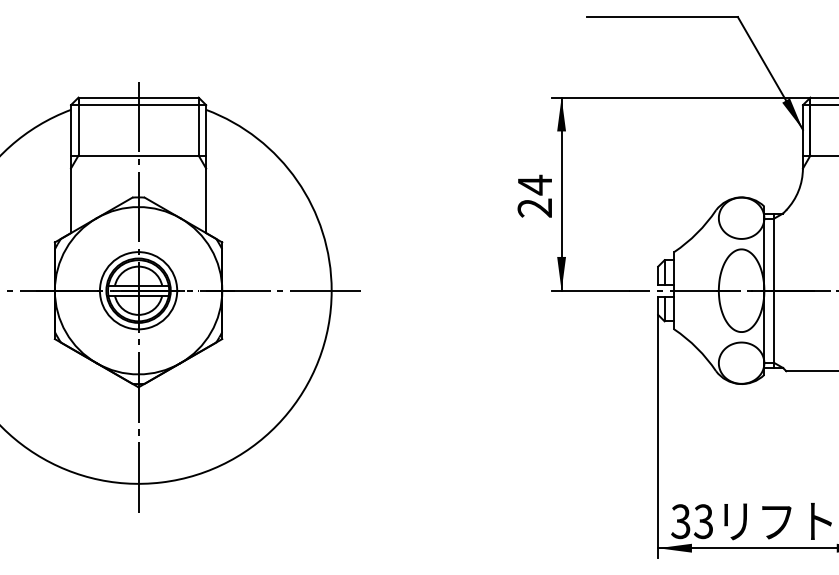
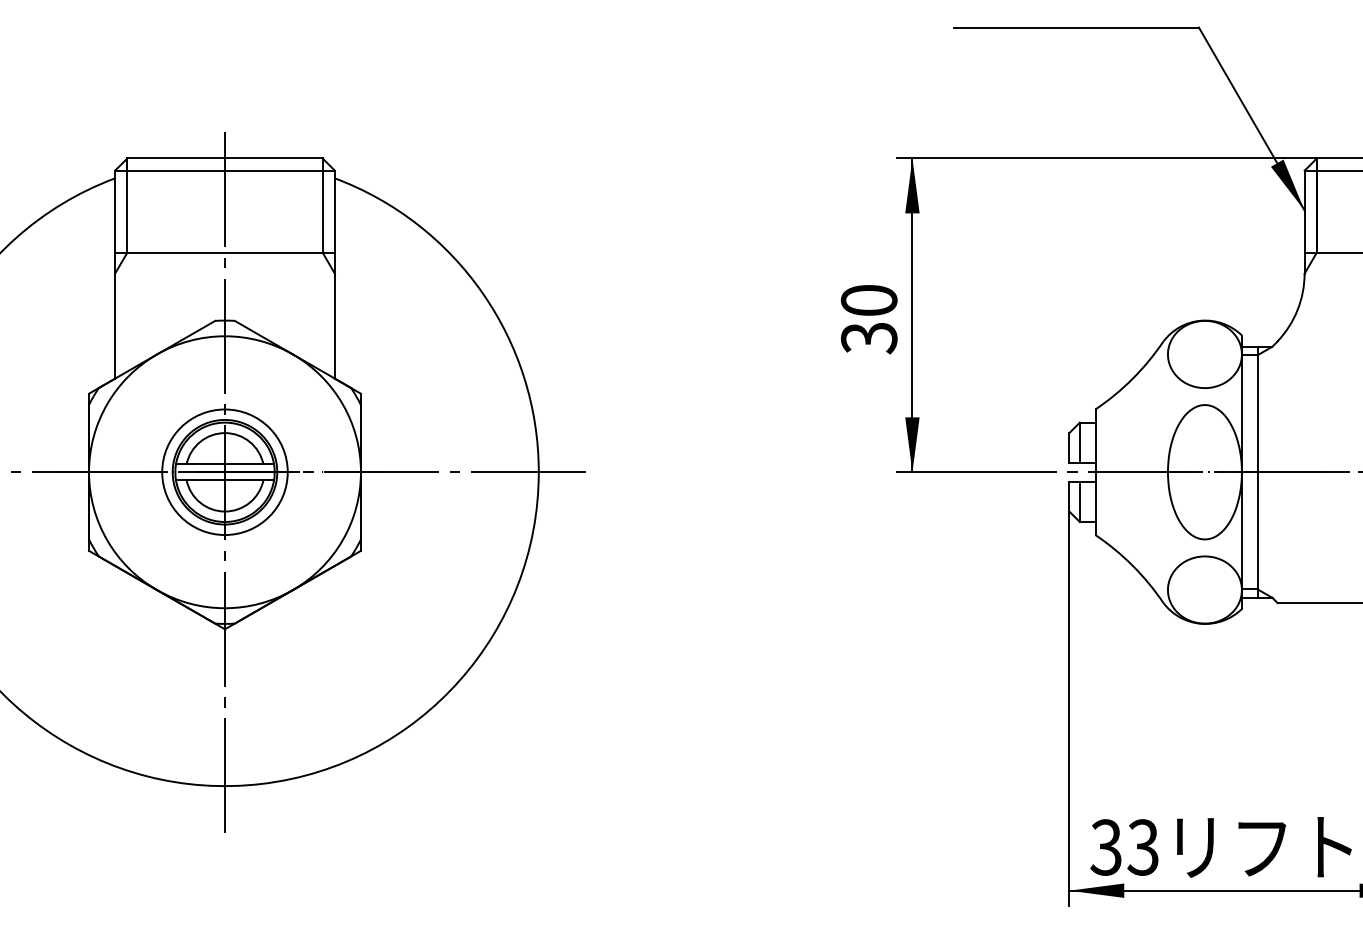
text: (534, 196) -> (868, 319), 24 -> 30

